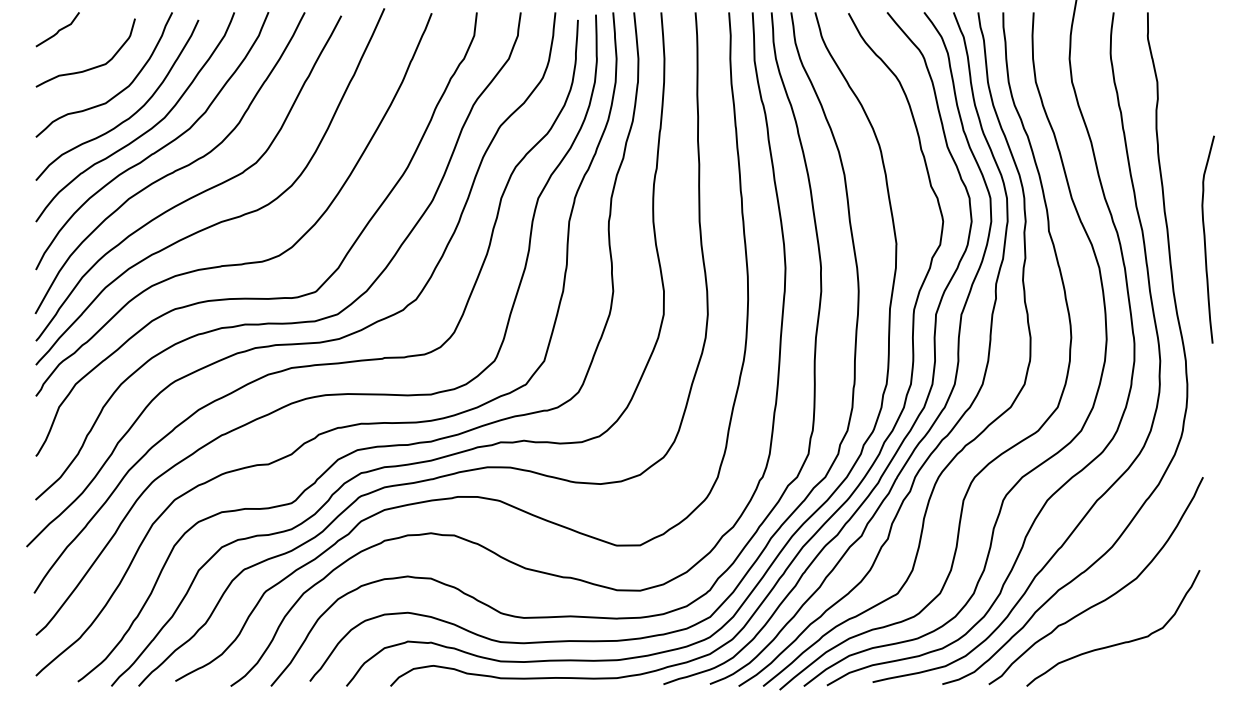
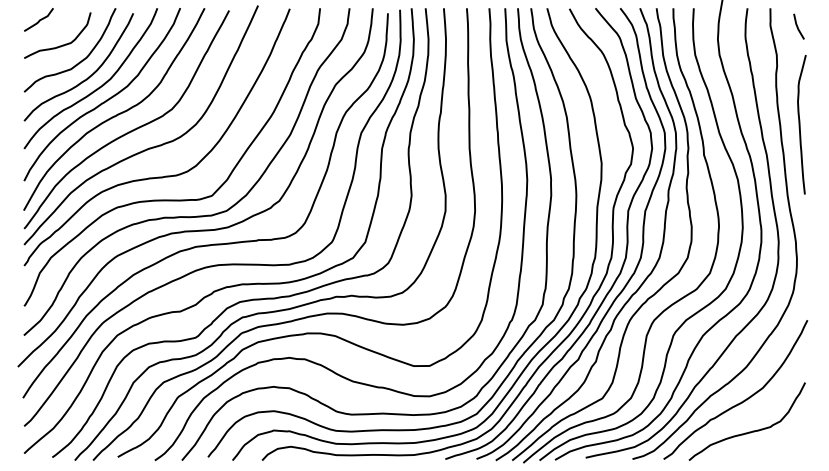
line: (1189, 39) -> (798, 26), added
curve: (1206, 239) -> (800, 124), moved

